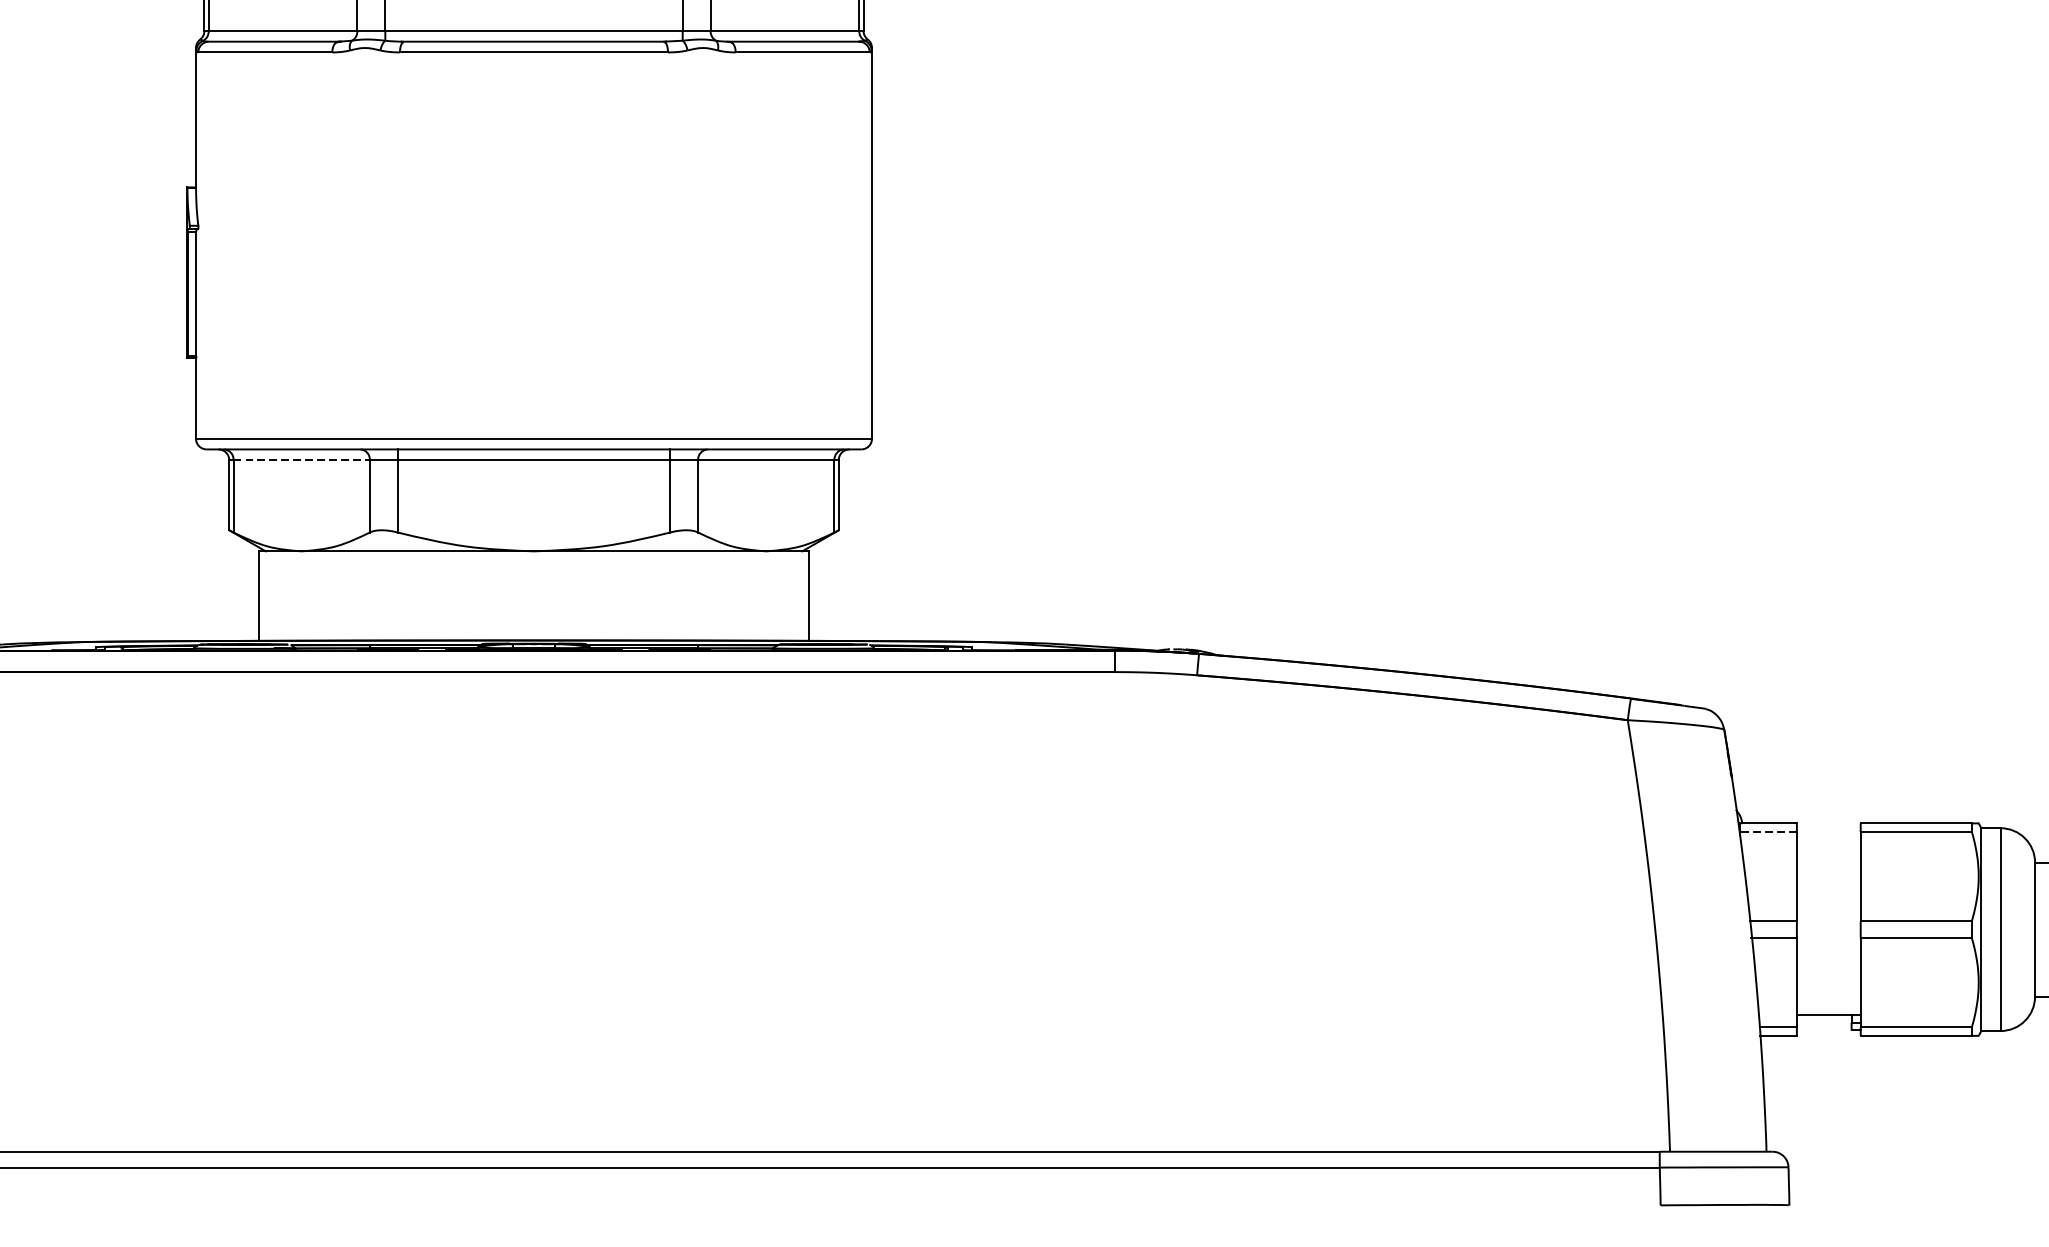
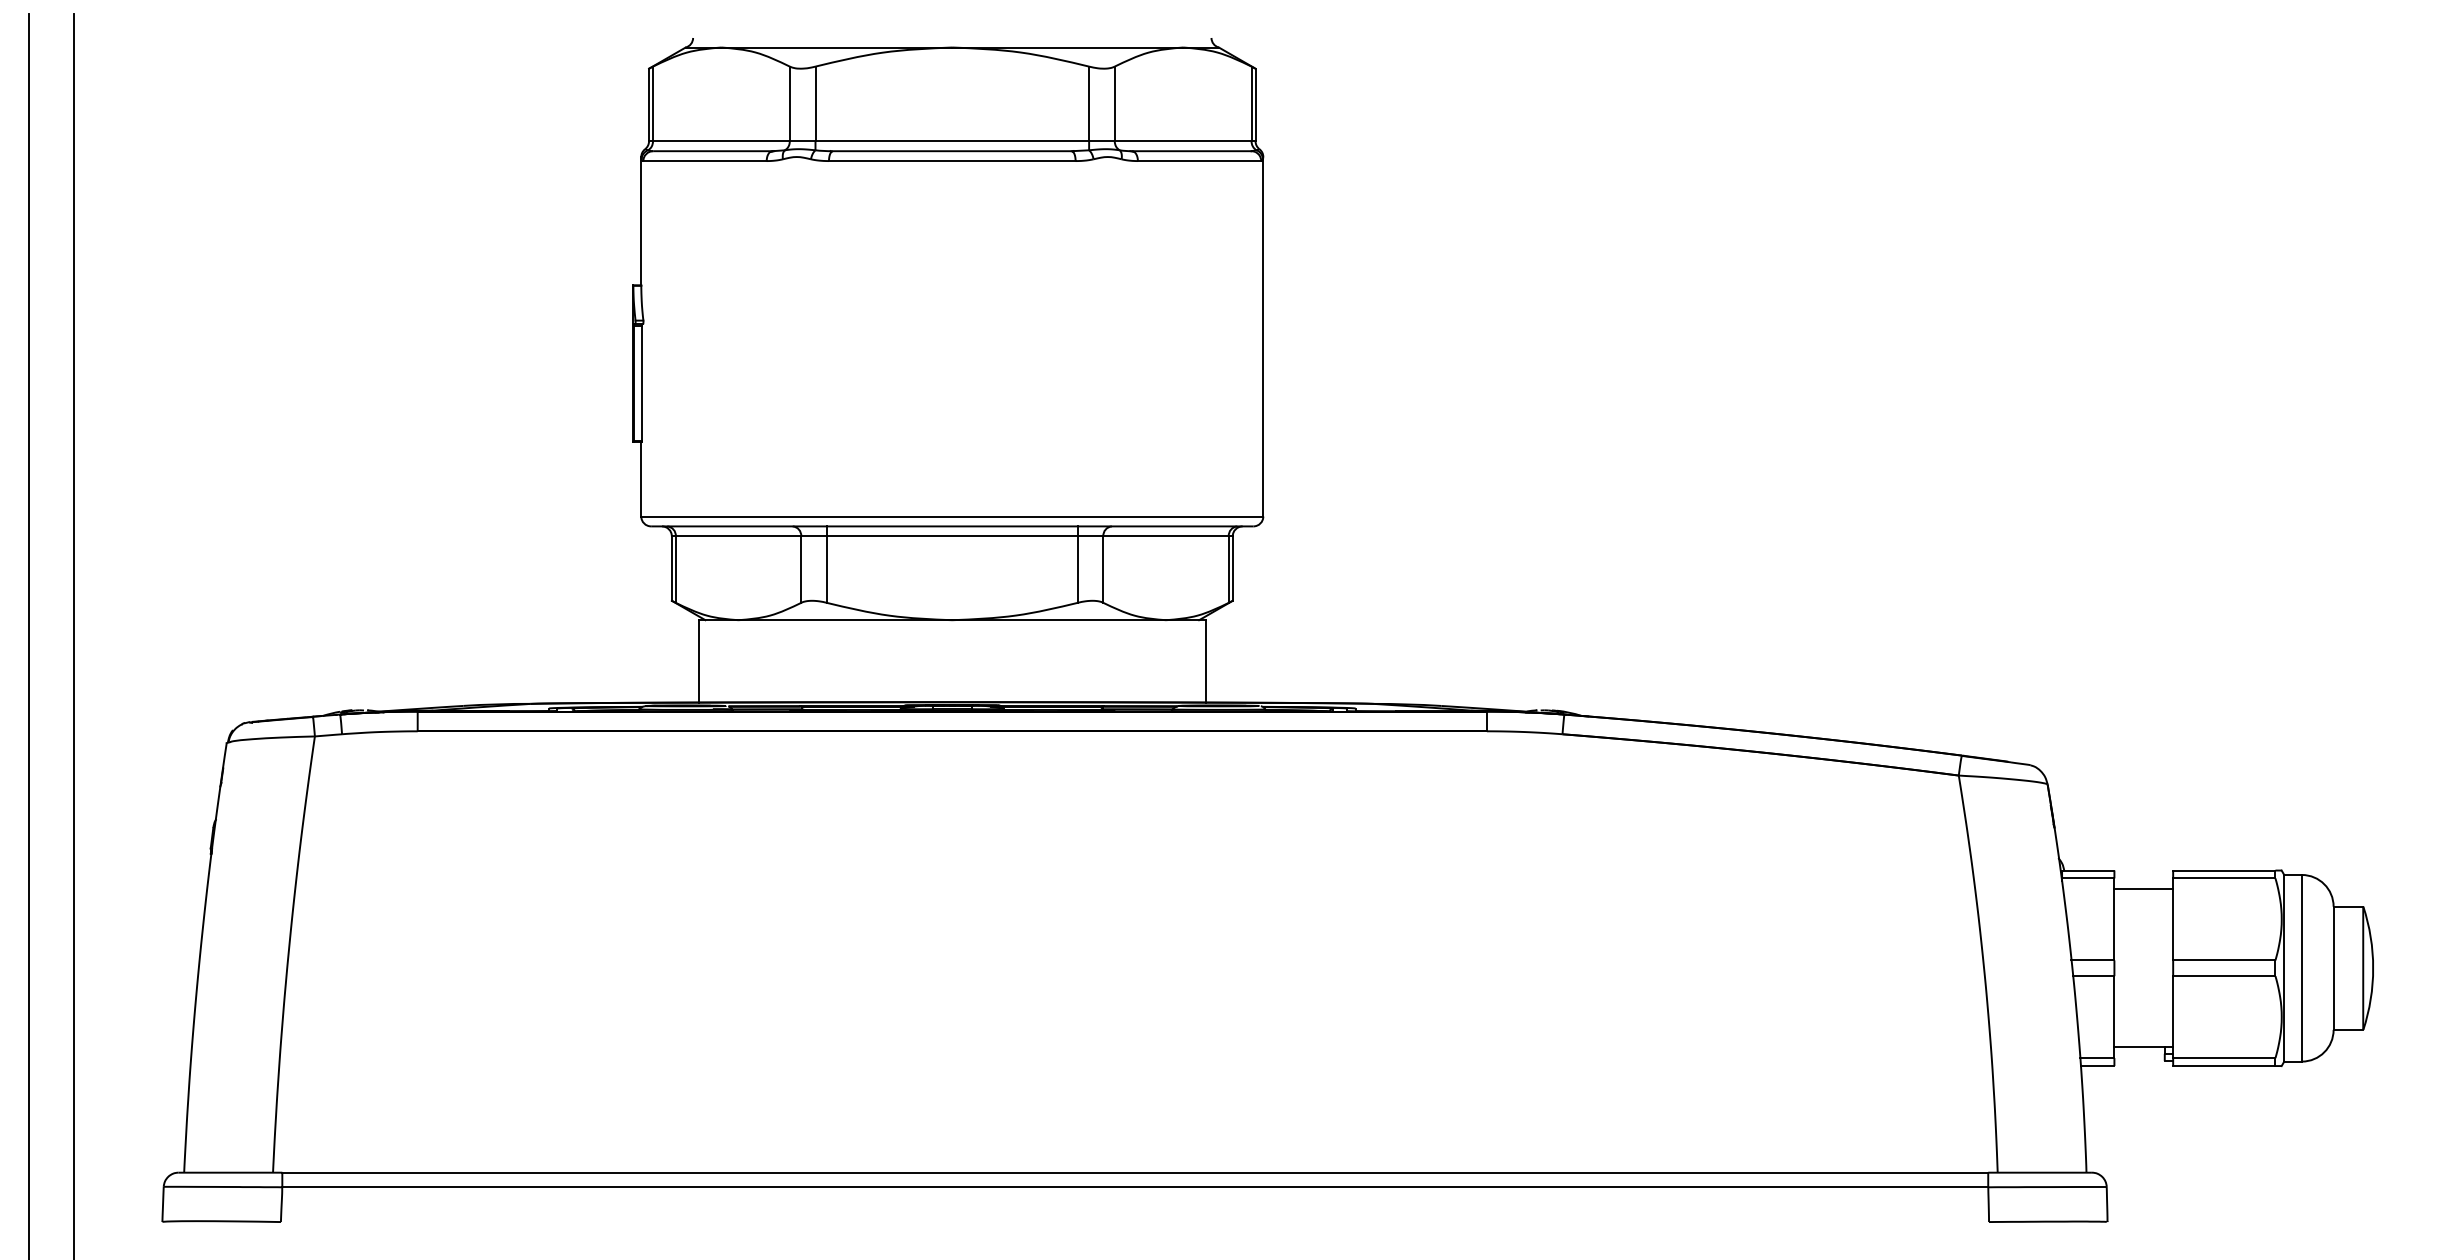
line: (301, 460) -> (738, 536), dashed -> solid
line: (1767, 832) -> (2087, 878), dashed -> solid
line: (1828, 844) -> (2143, 889), added

